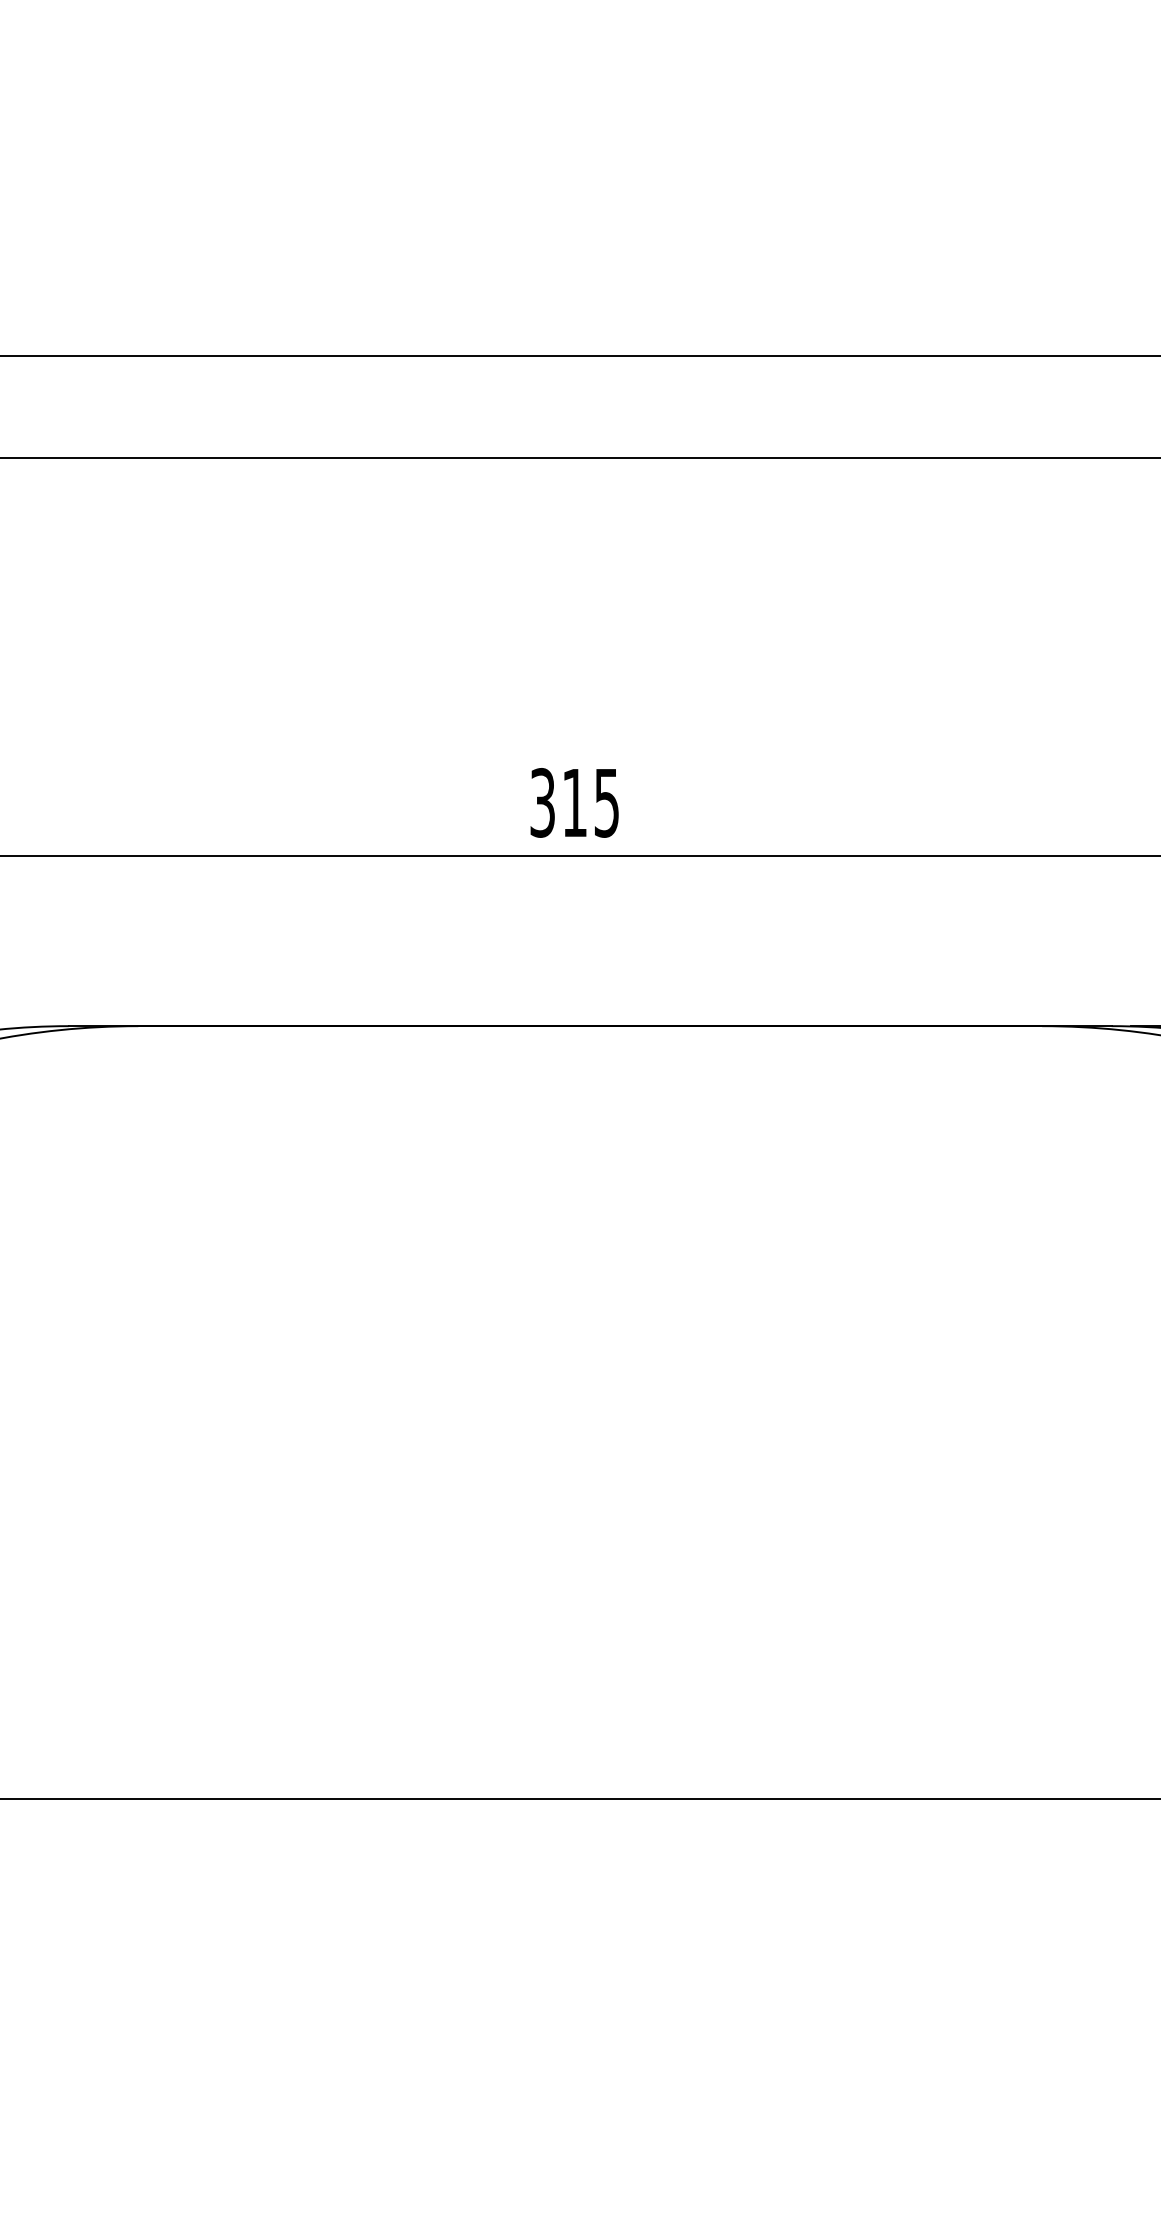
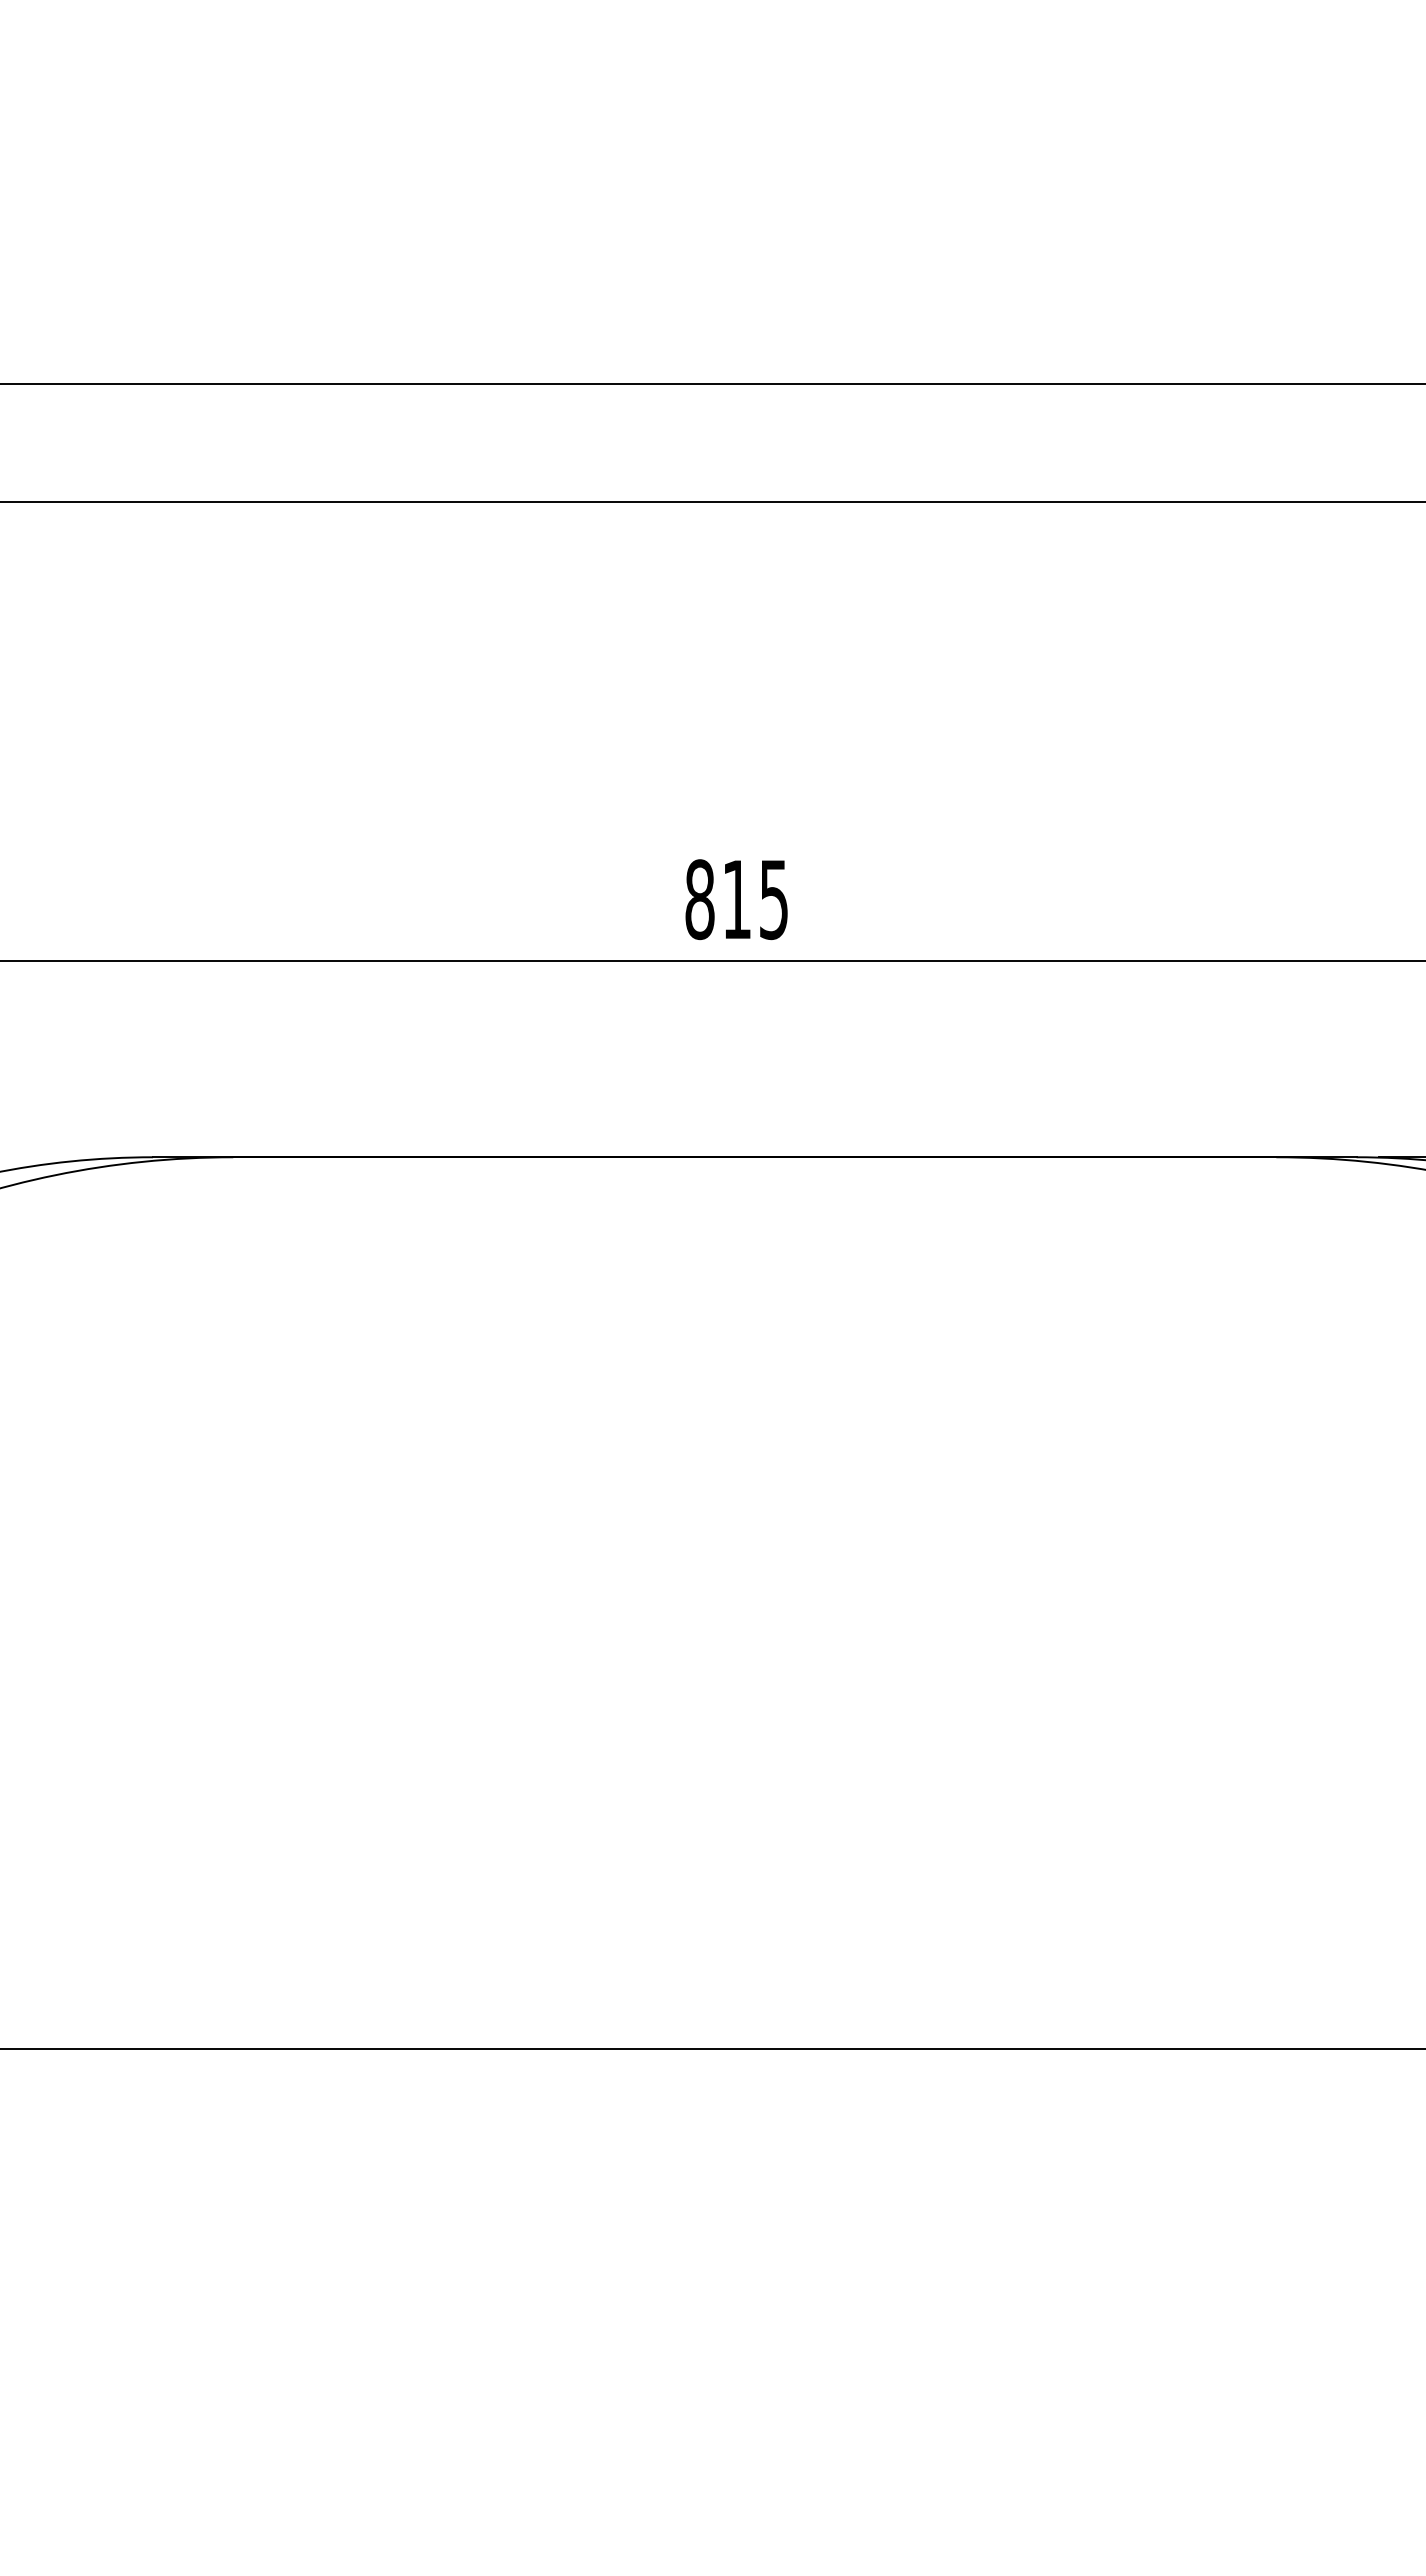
text: (542, 802) -> (699, 899), 315 -> 815

